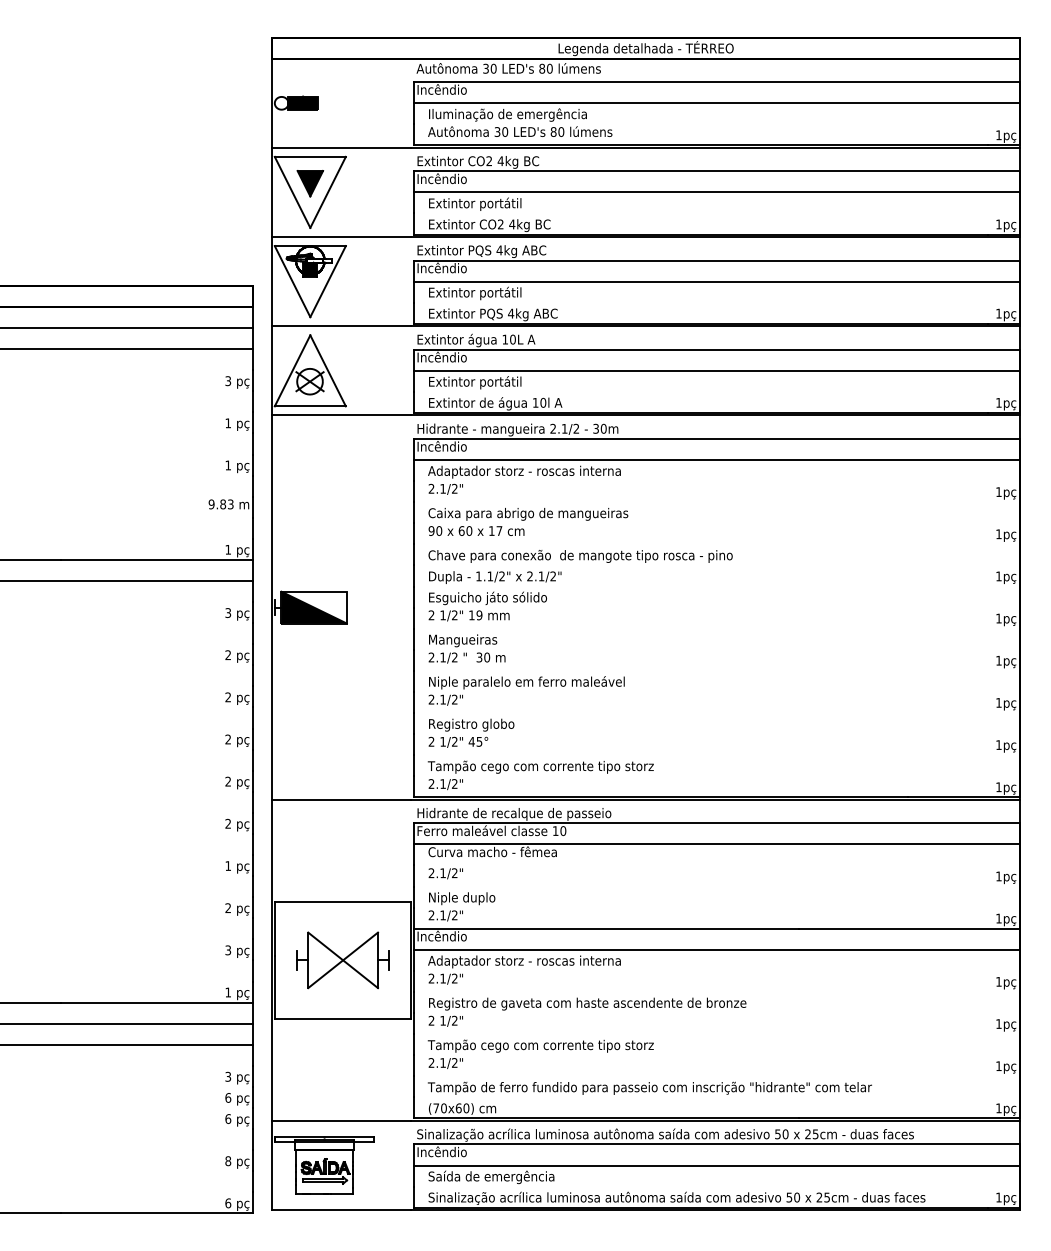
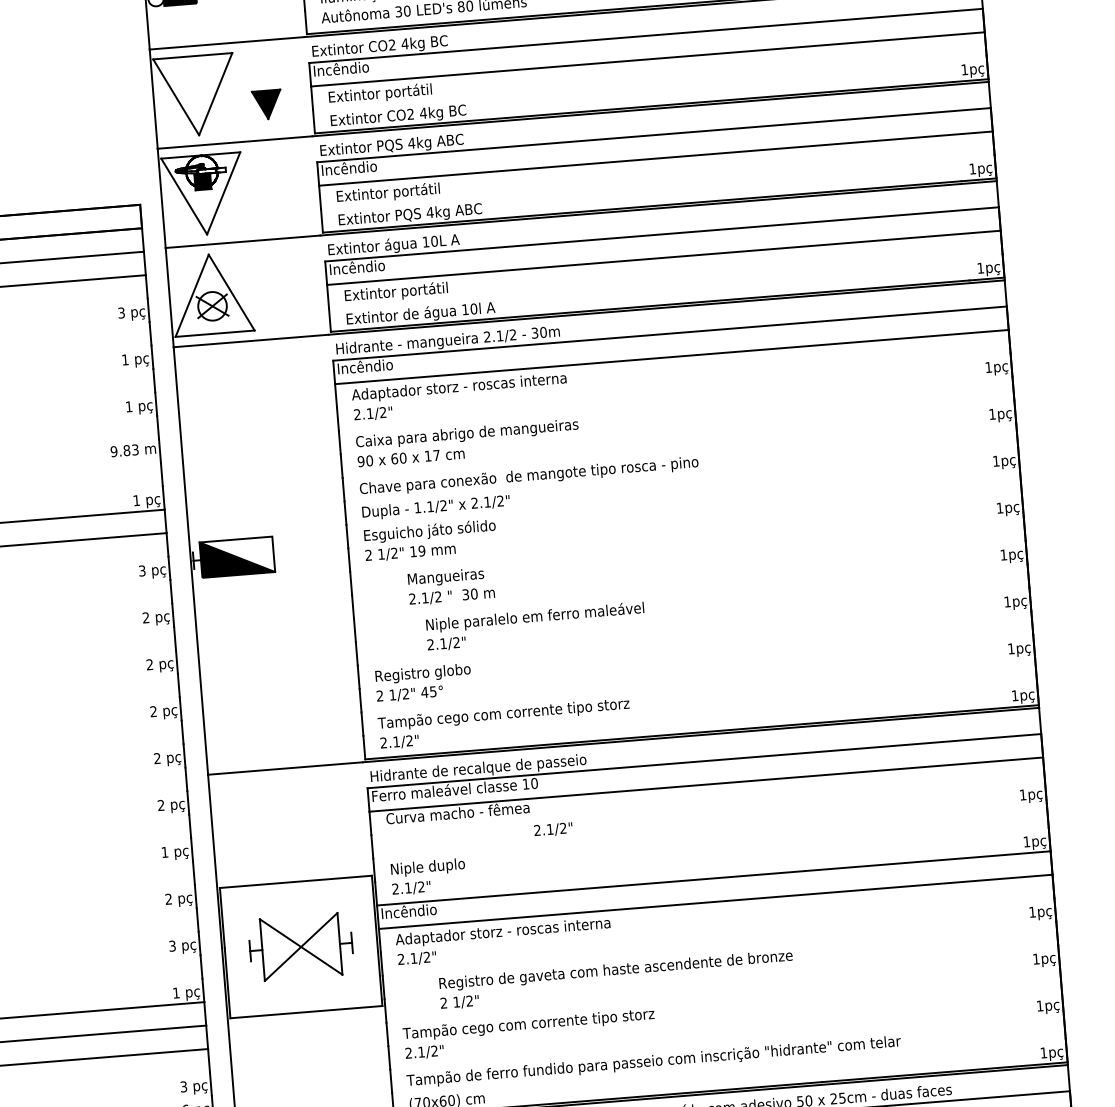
part: (310, 183) -> (267, 104), moved
text: (466, 648) -> (450, 585), moved
text: (526, 690) -> (535, 626), moved
text: (445, 873) -> (552, 829), moved
text: (587, 1011) -> (616, 978), moved

